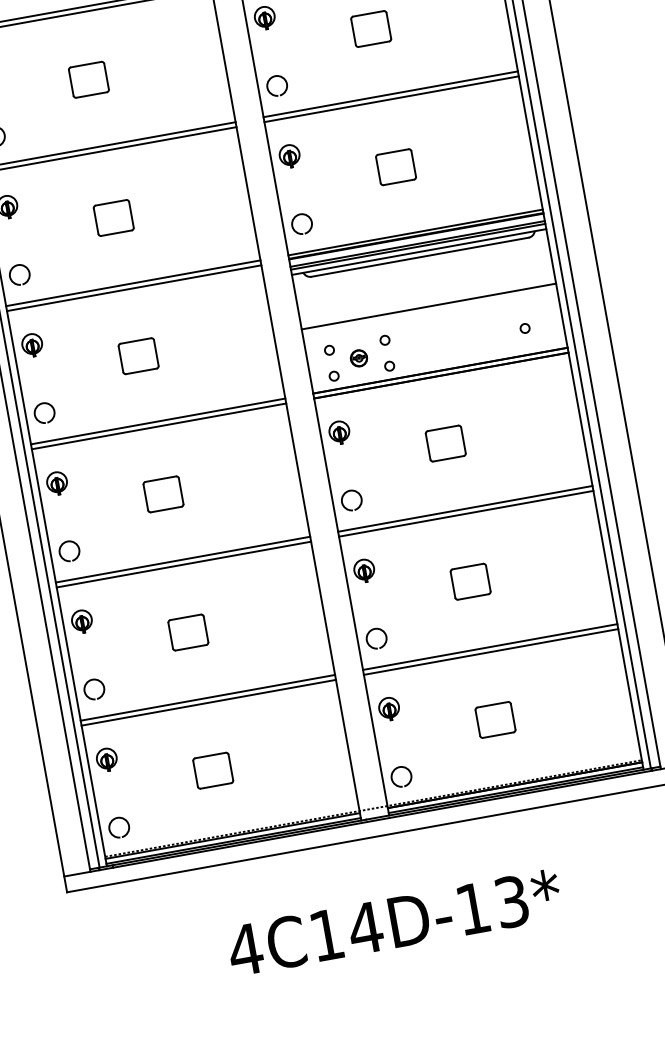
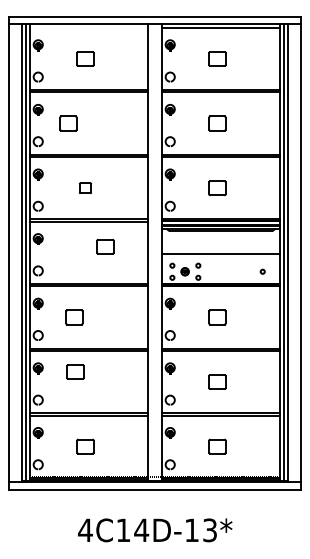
part: (88, 79) -> (68, 123), moved
part: (113, 218) -> (85, 188), size x0.7
part: (138, 355) -> (105, 246), moved
part: (163, 494) -> (74, 317), moved
part: (188, 631) -> (75, 371), moved

